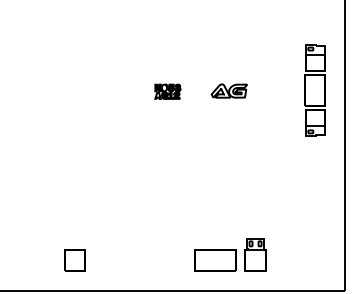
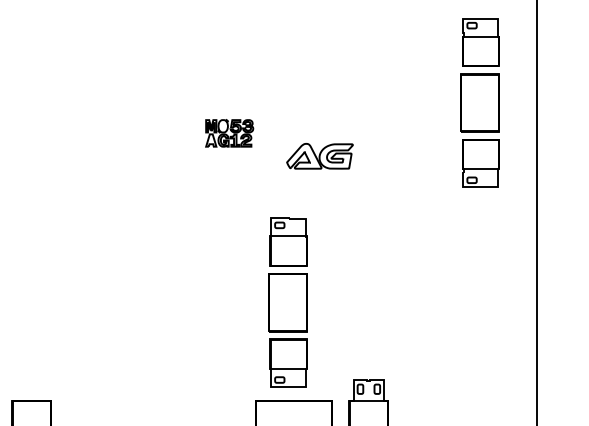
part: (228, 90) -> (318, 155), moved
part: (167, 91) -> (228, 132), moved
part: (211, 197) -> (286, 302), added

